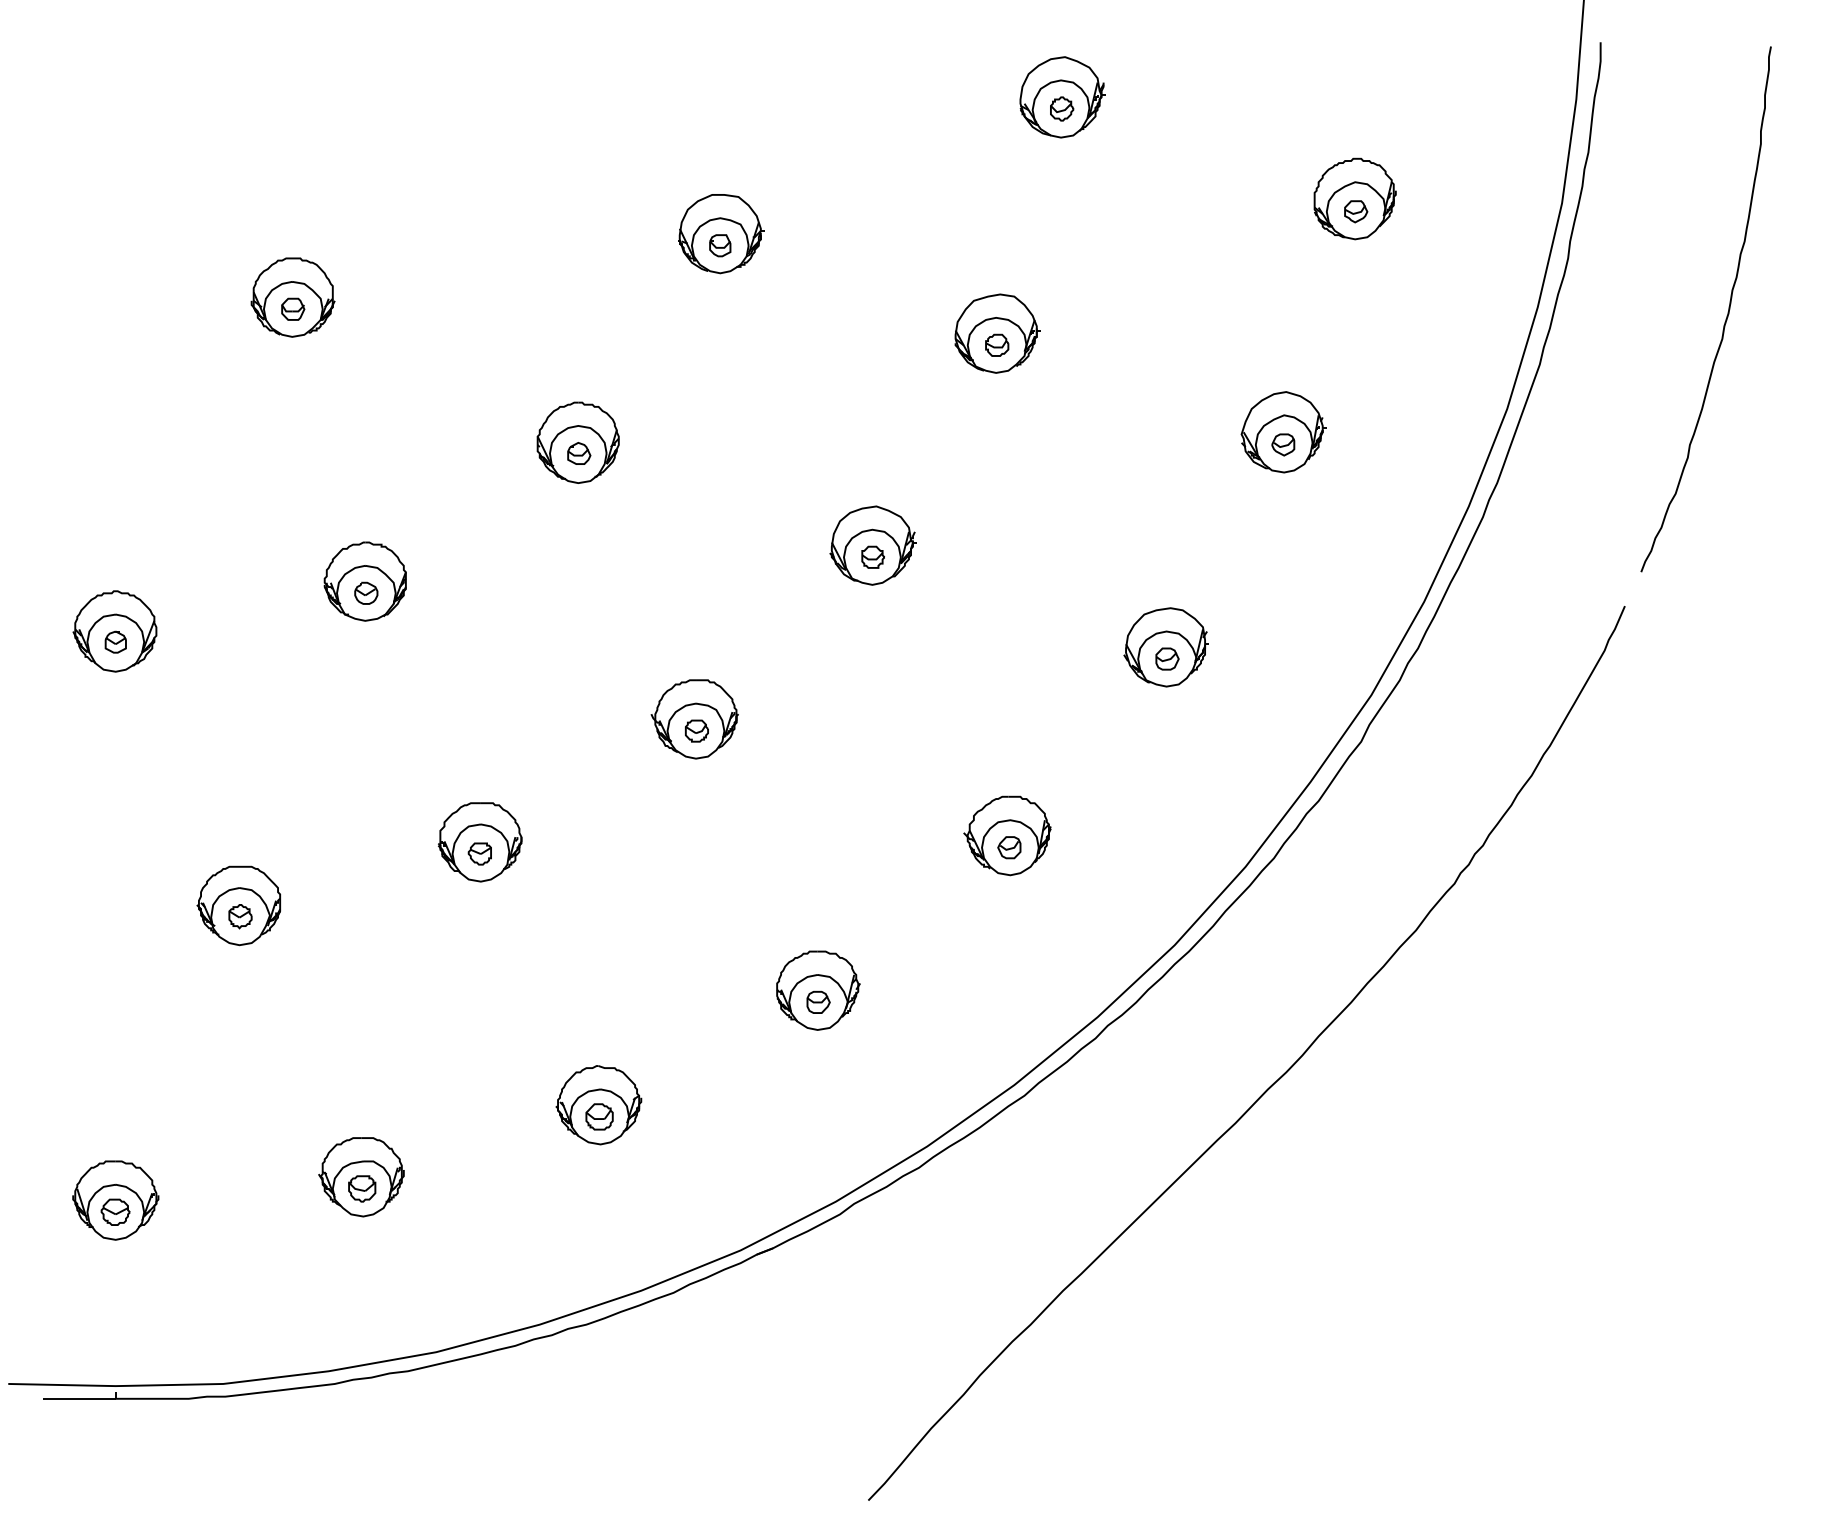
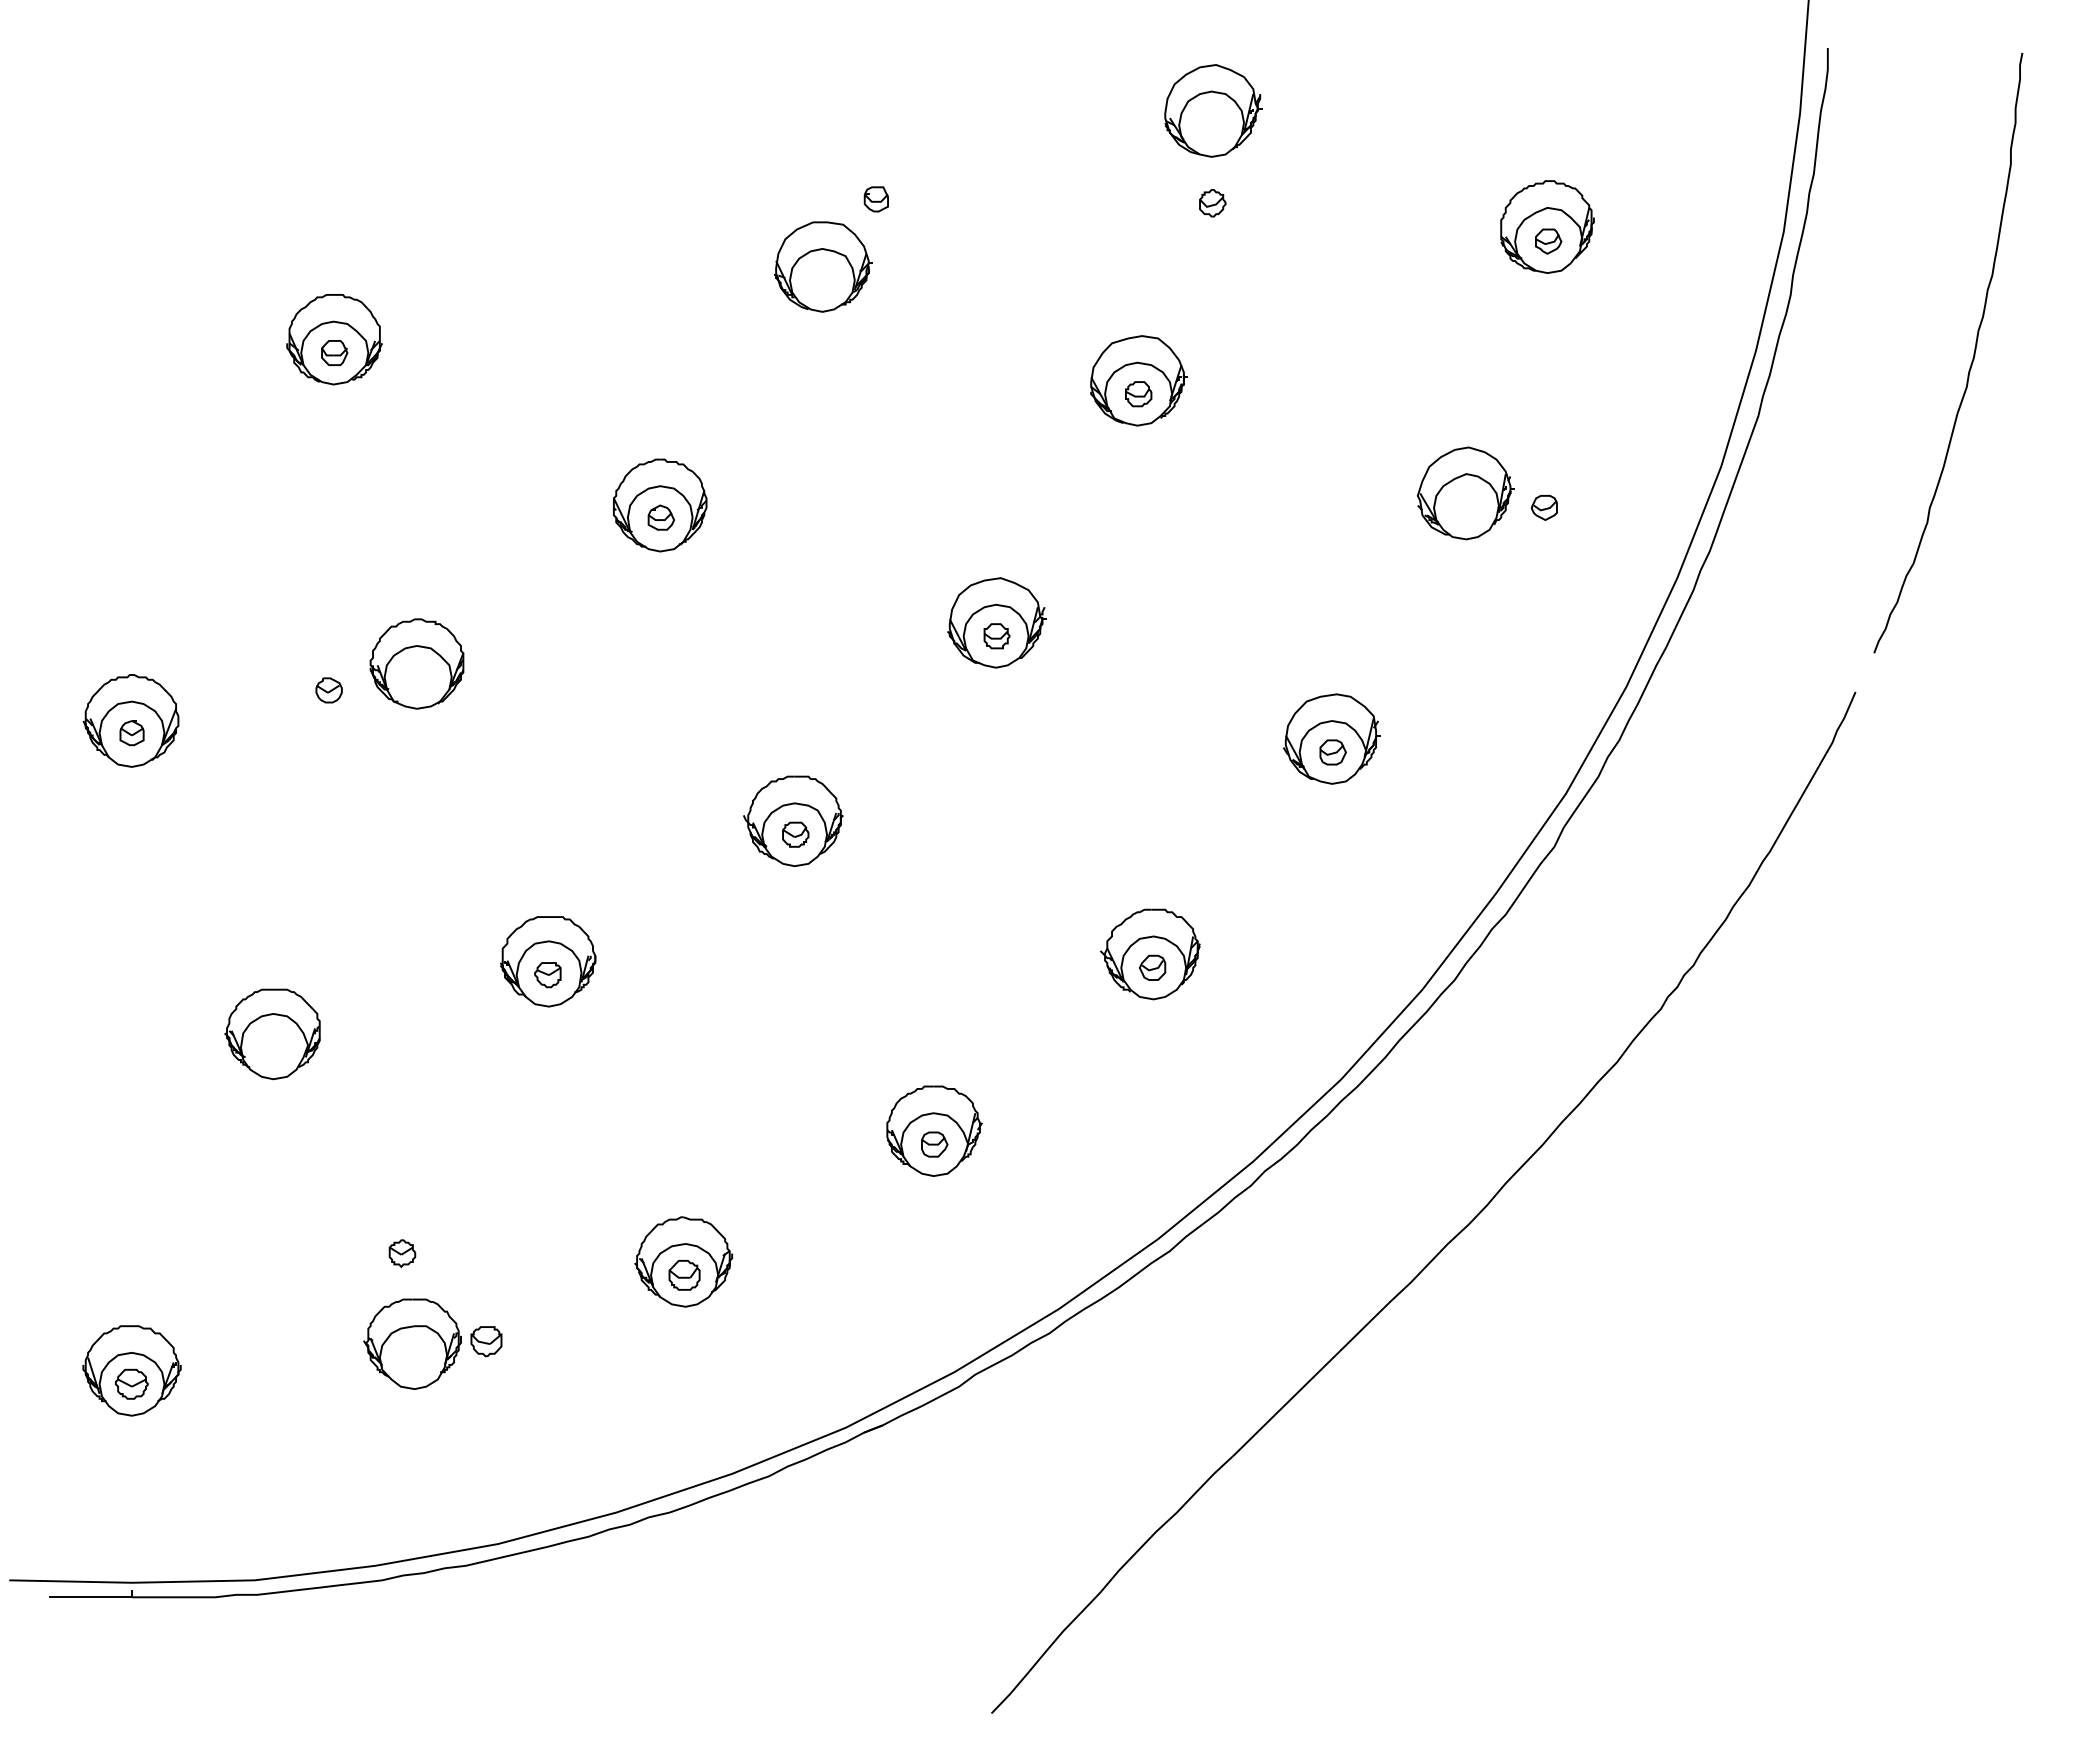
part: (1061, 109) -> (1212, 203), moved
part: (719, 245) -> (875, 199), moved
part: (1282, 444) -> (1543, 507), moved
part: (365, 593) -> (328, 690), moved
part: (240, 916) -> (402, 1253), moved
part: (362, 1188) -> (486, 1341), moved

